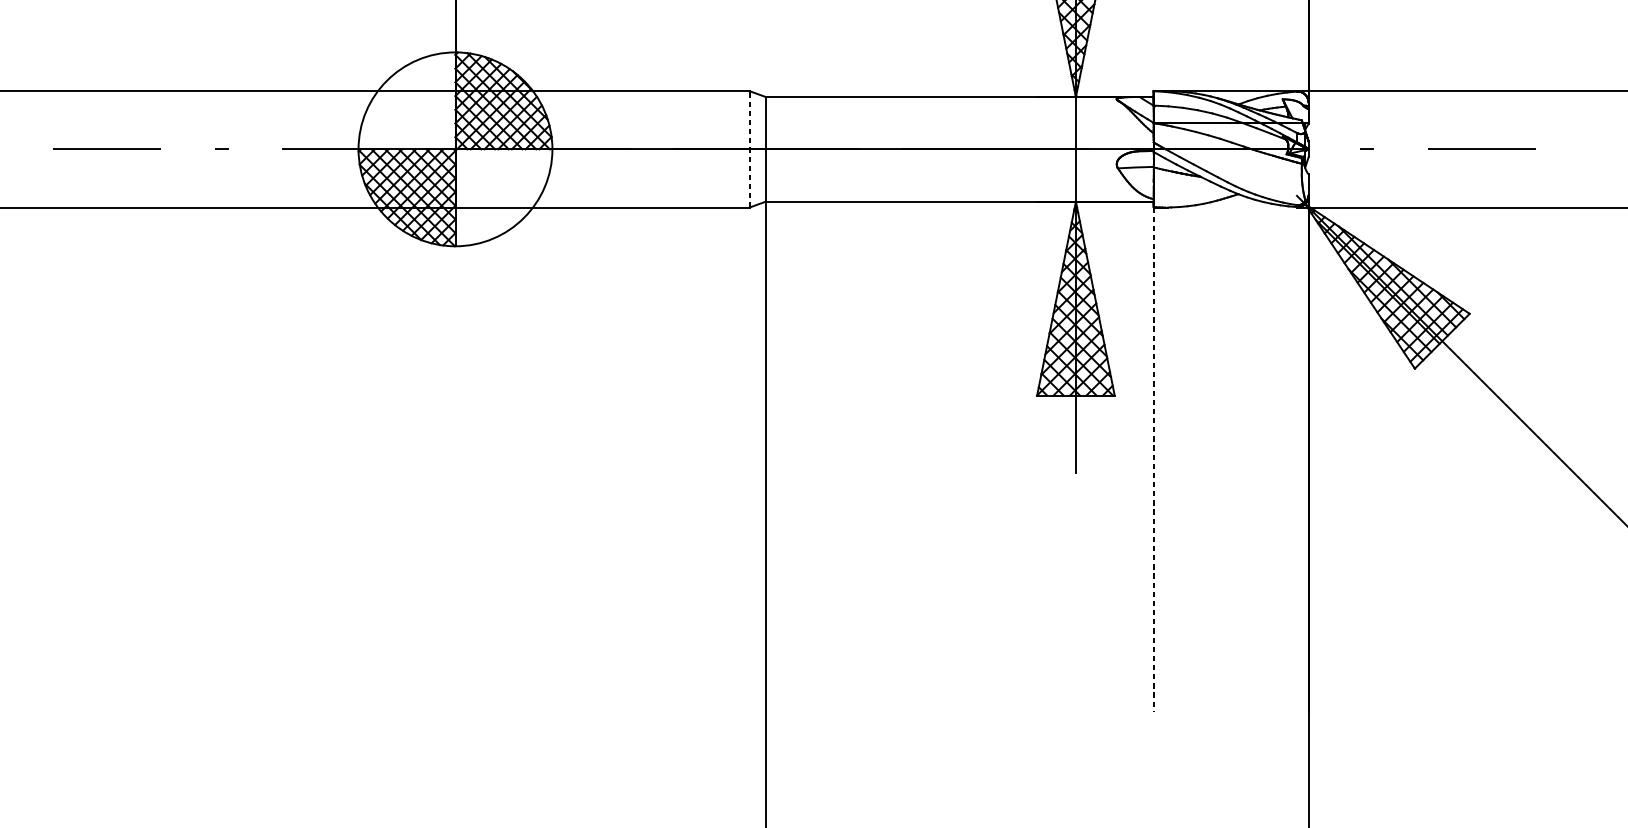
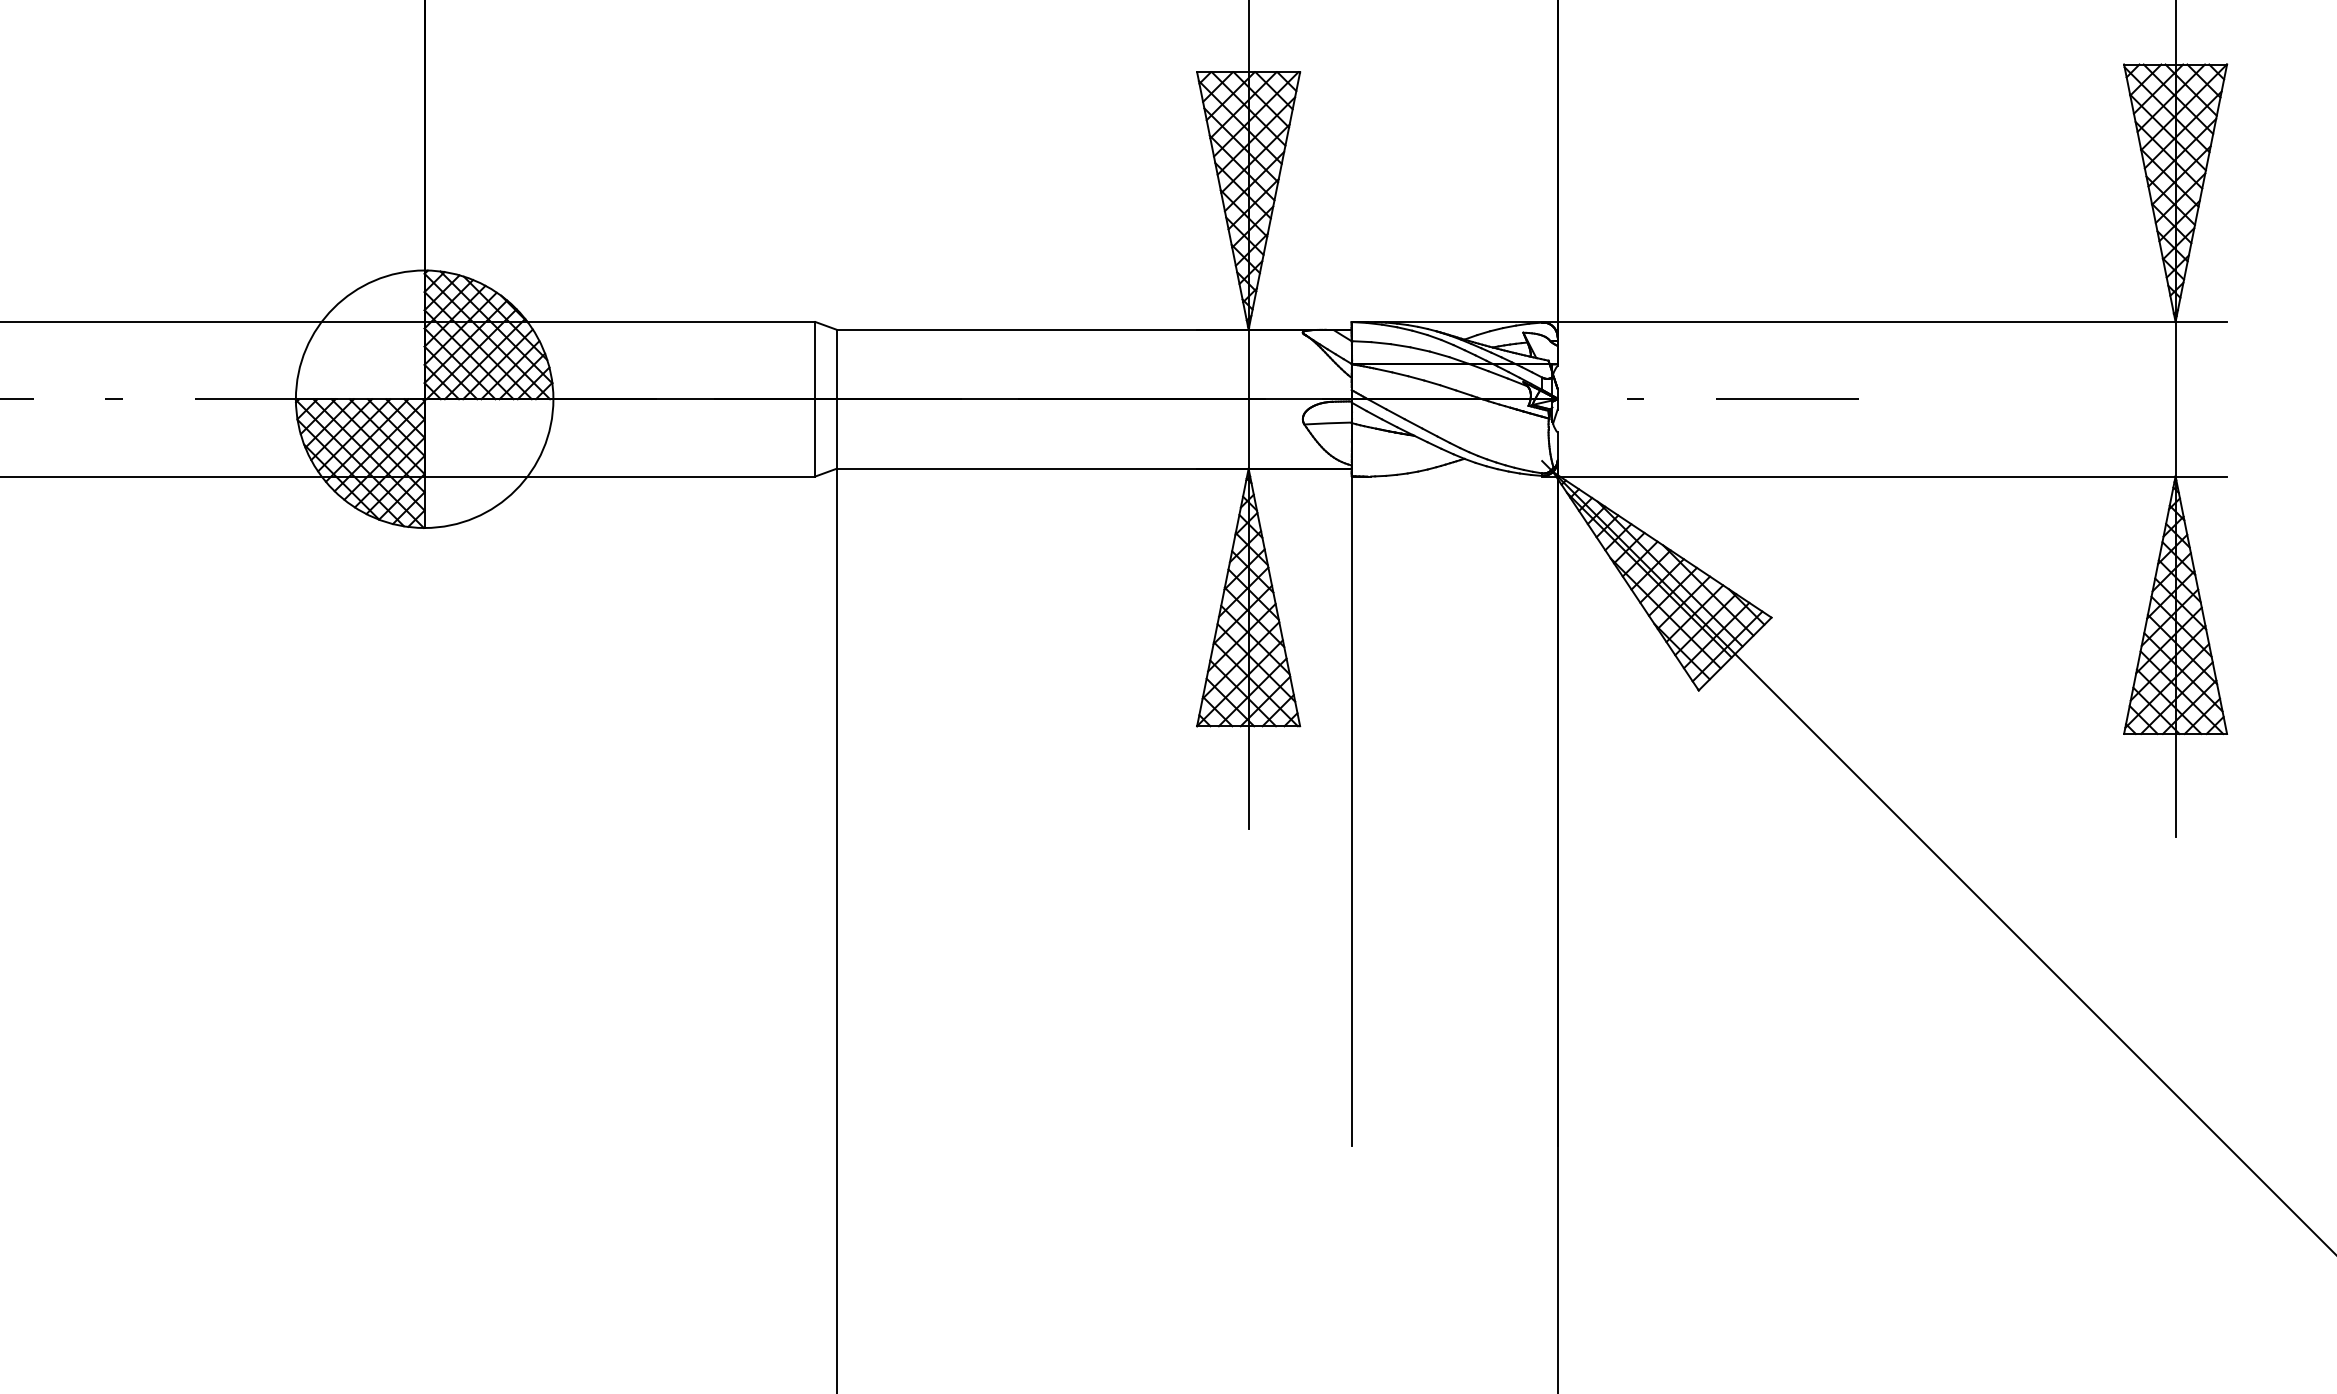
line: (749, 148) -> (815, 398), dashed -> solid
line: (1153, 459) -> (1351, 811), dashed -> solid

